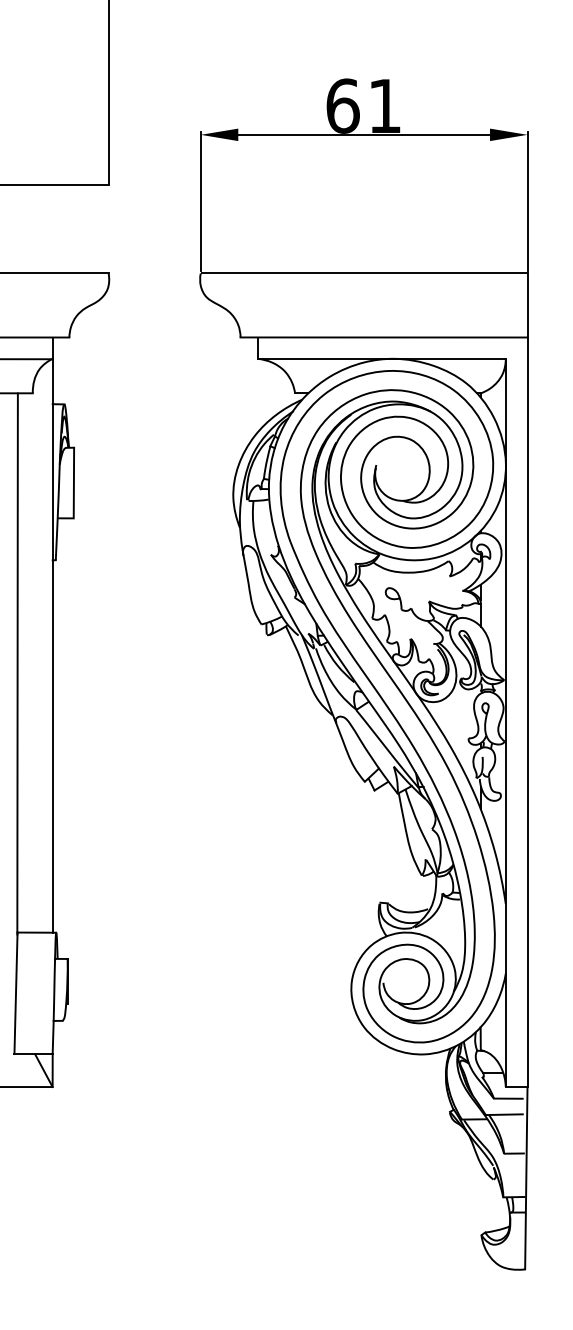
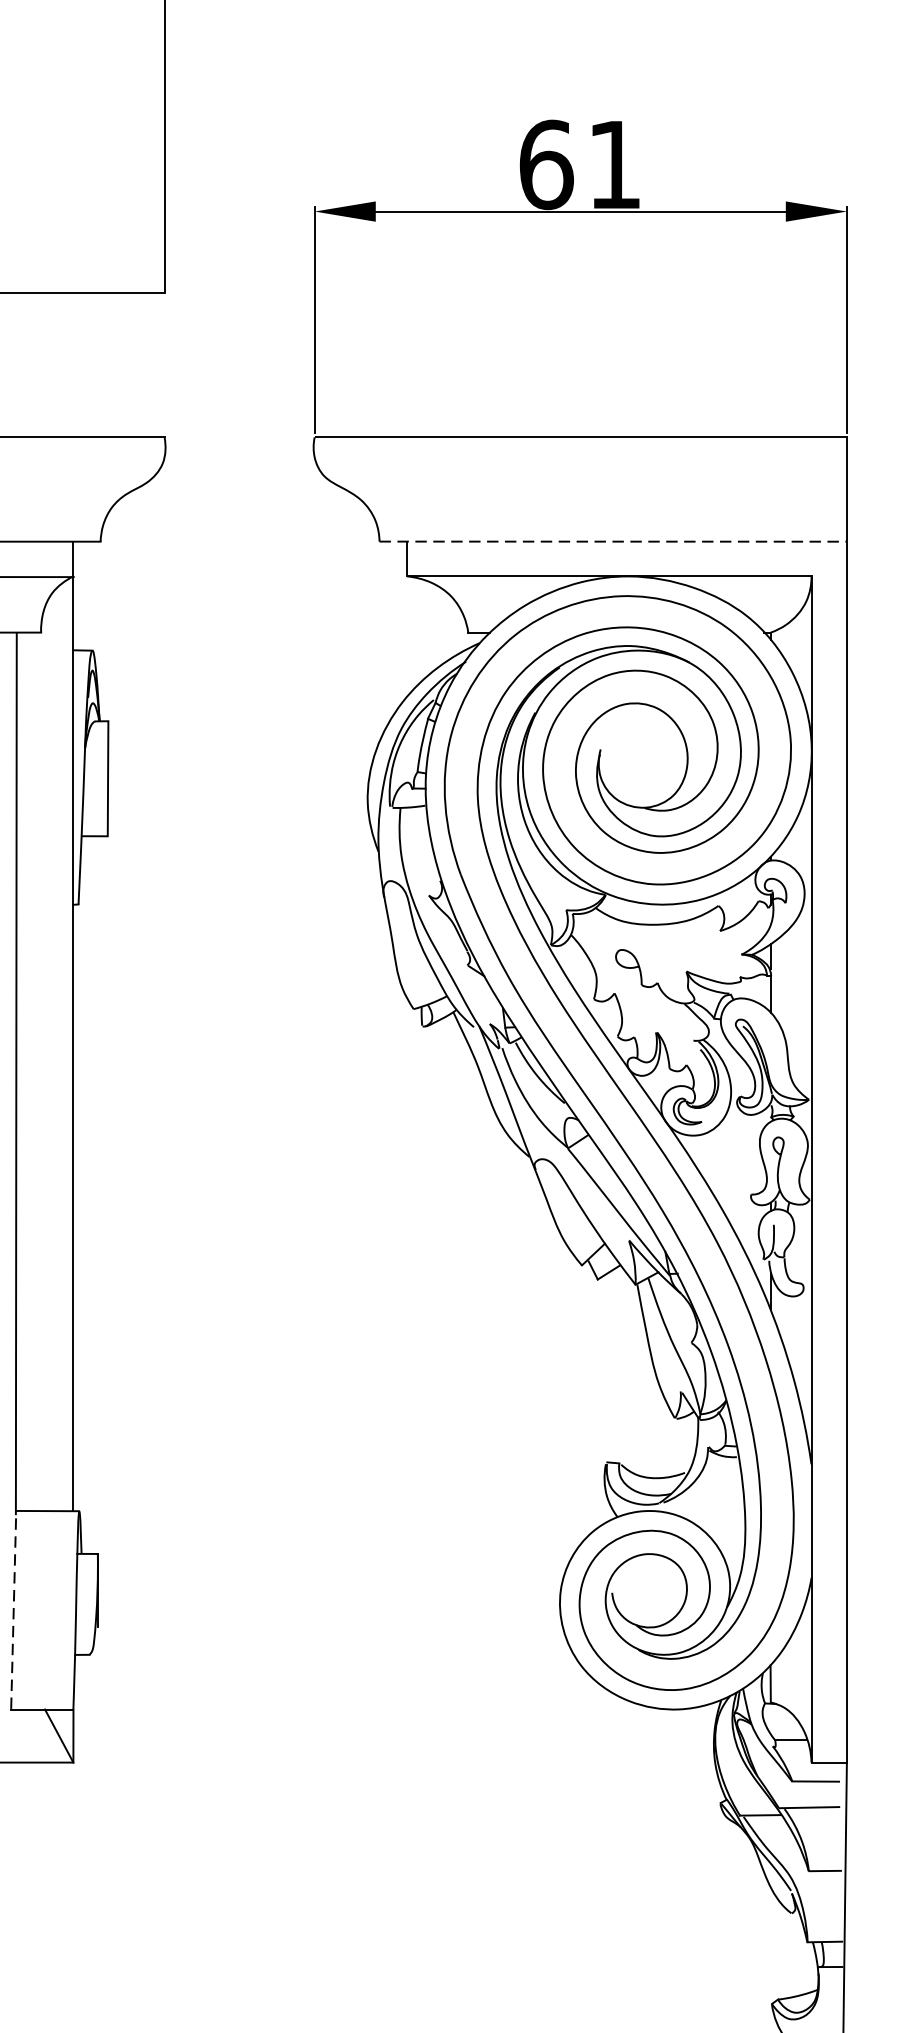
line: (384, 337) -> (613, 541), solid -> dashed
line: (16, 993) -> (14, 1610), solid -> dashed

